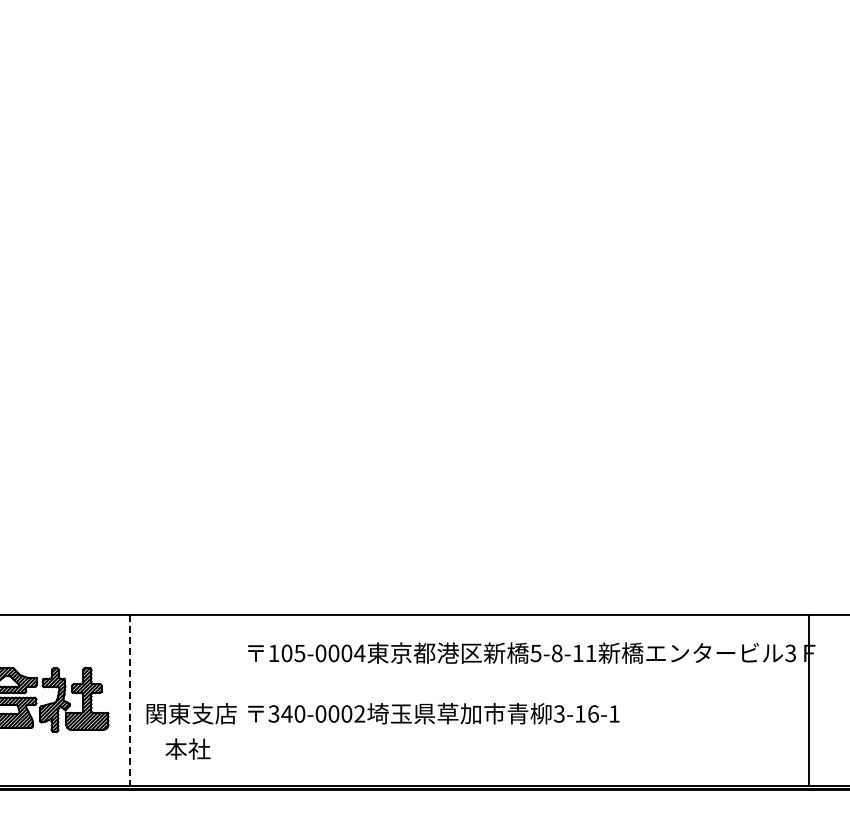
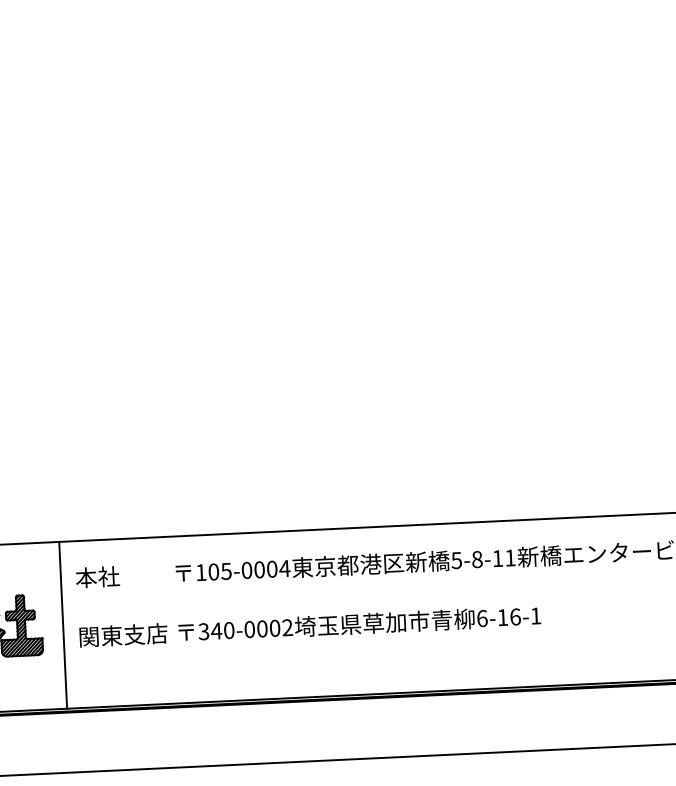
line: (130, 700) -> (63, 625), dashed -> solid
text: (559, 713) -> (482, 618), 3-16-1 -> 6-16-1
text: (187, 748) -> (97, 576), moved

